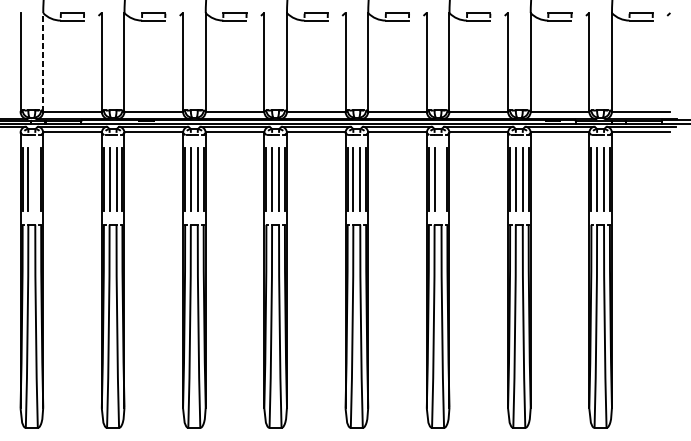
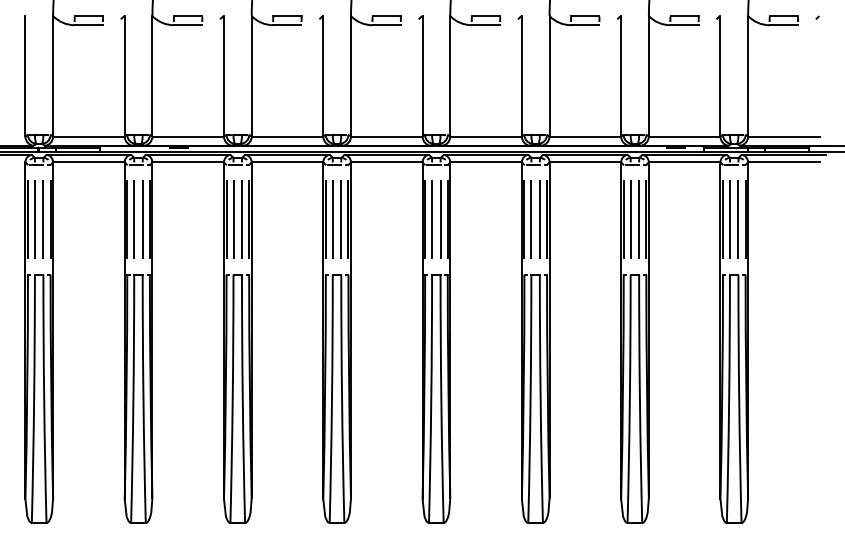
line: (43, 61) -> (53, 75), dashed -> solid
line: (35, 179) -> (43, 219), added
line: (441, 179) -> (539, 219), added

